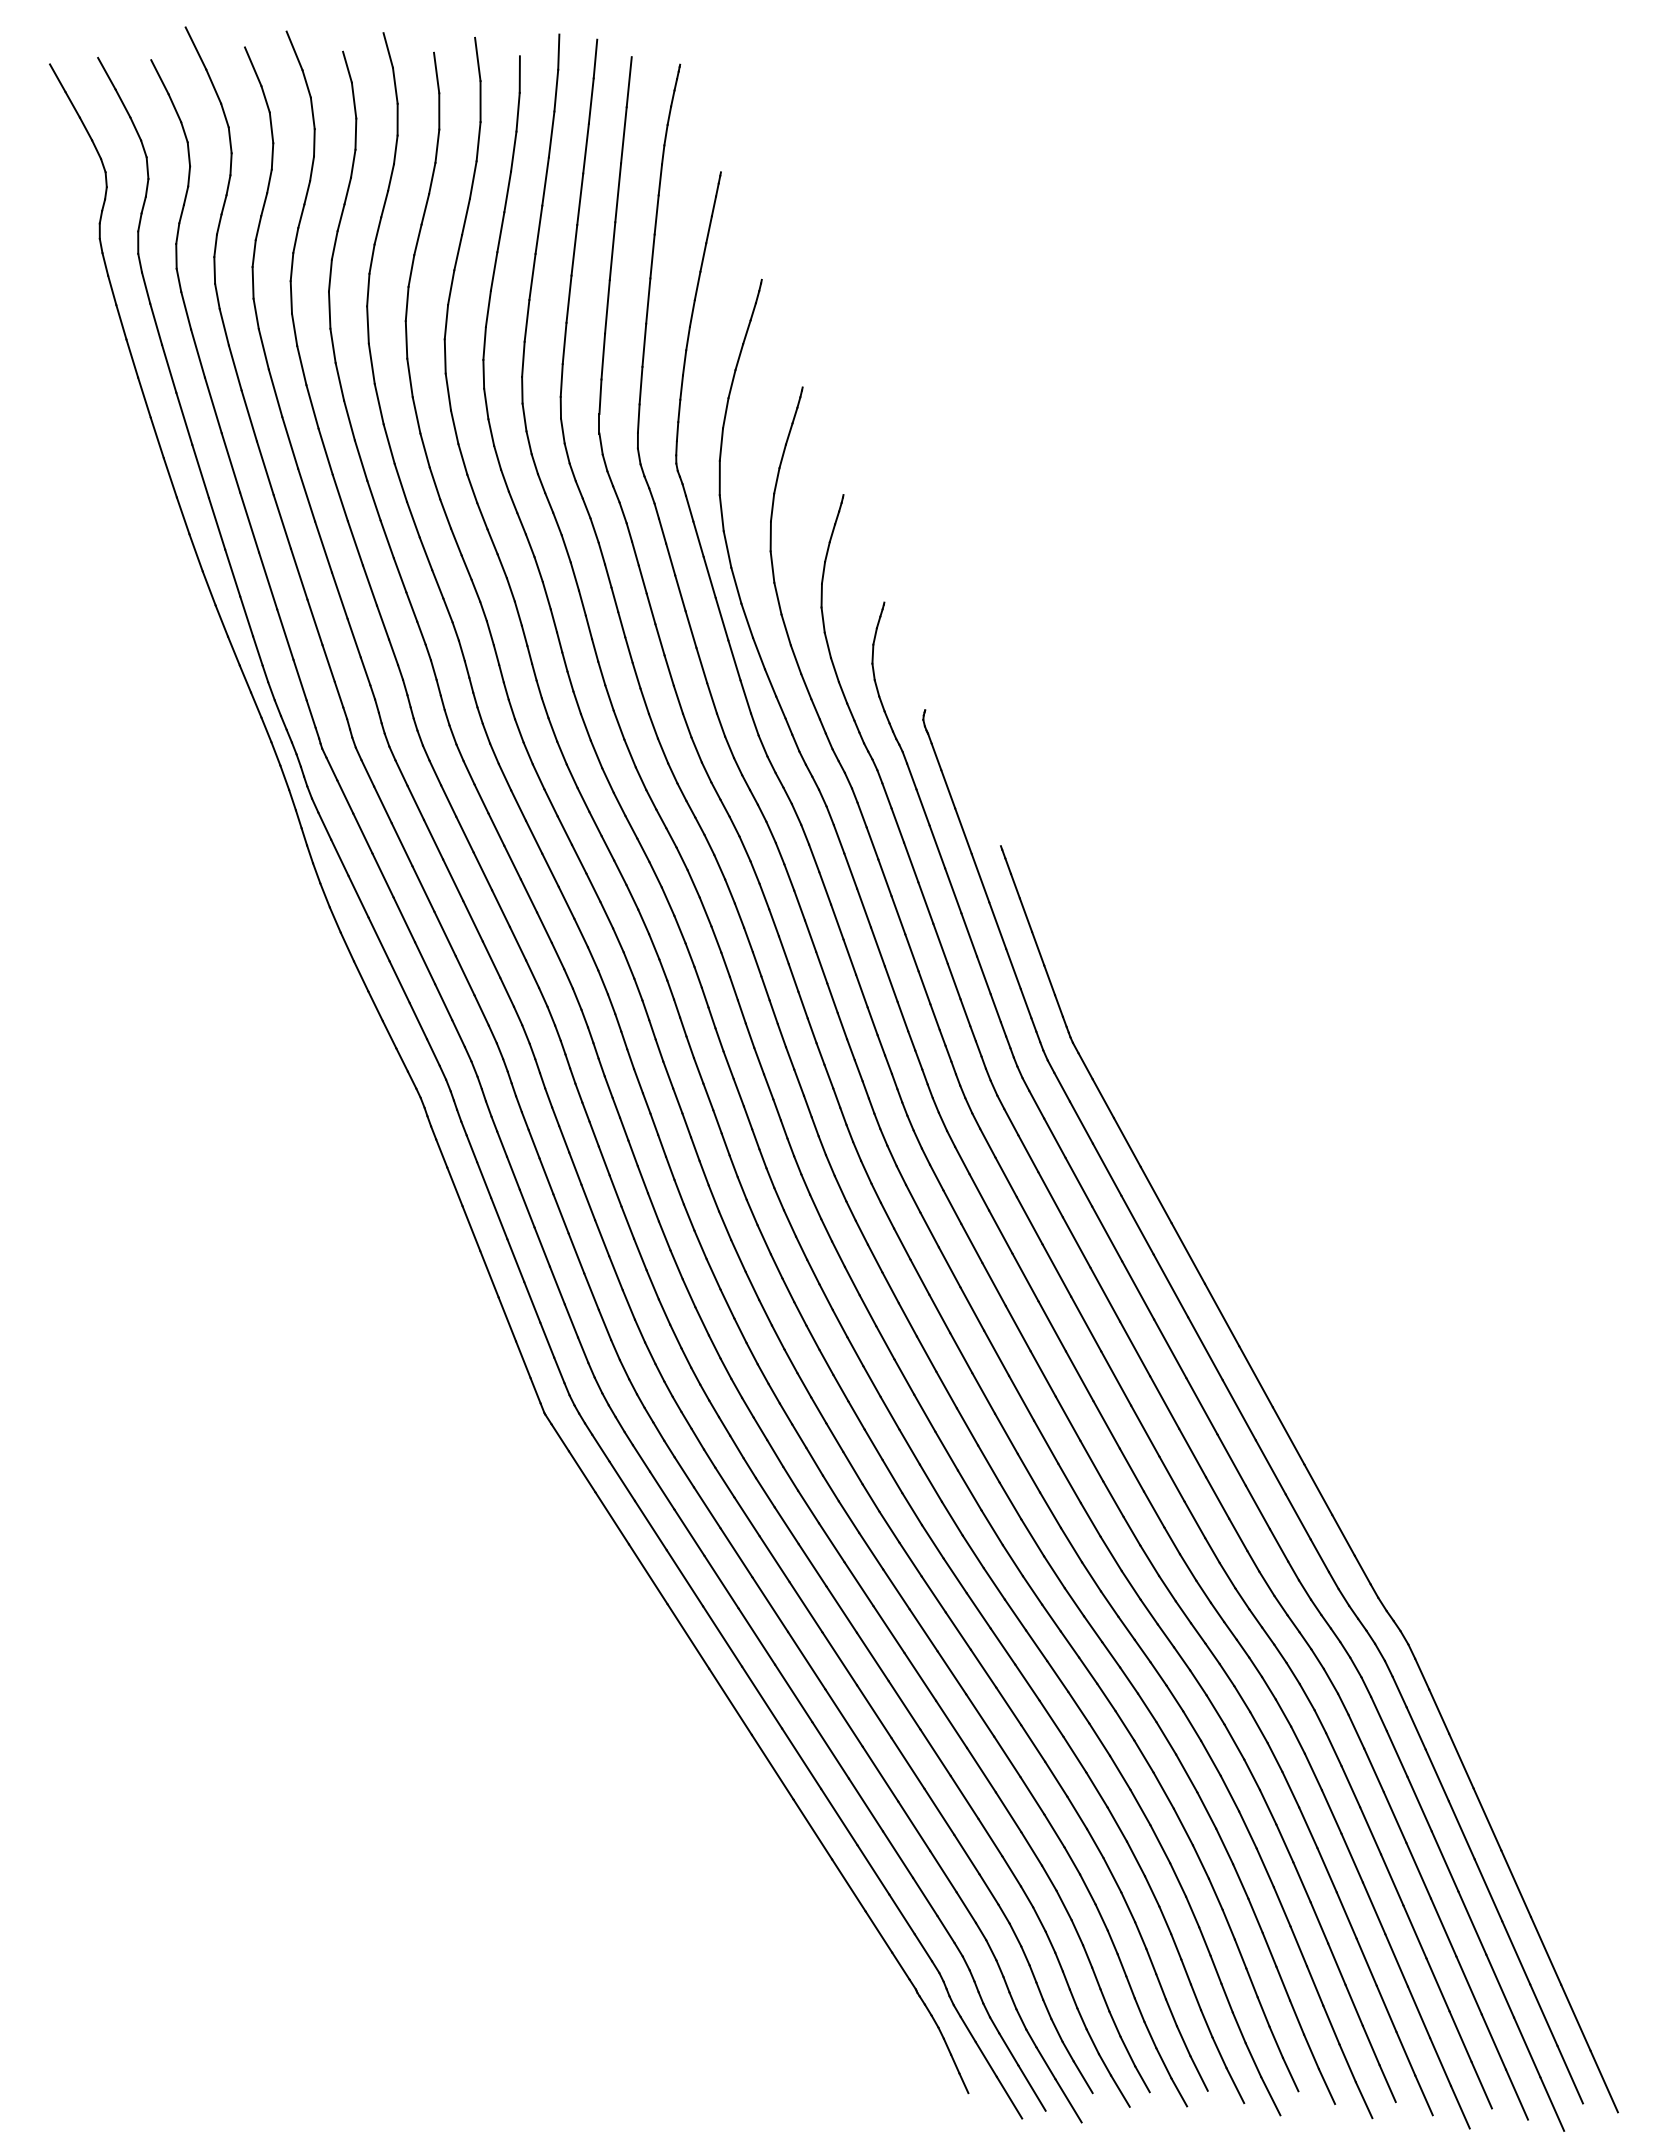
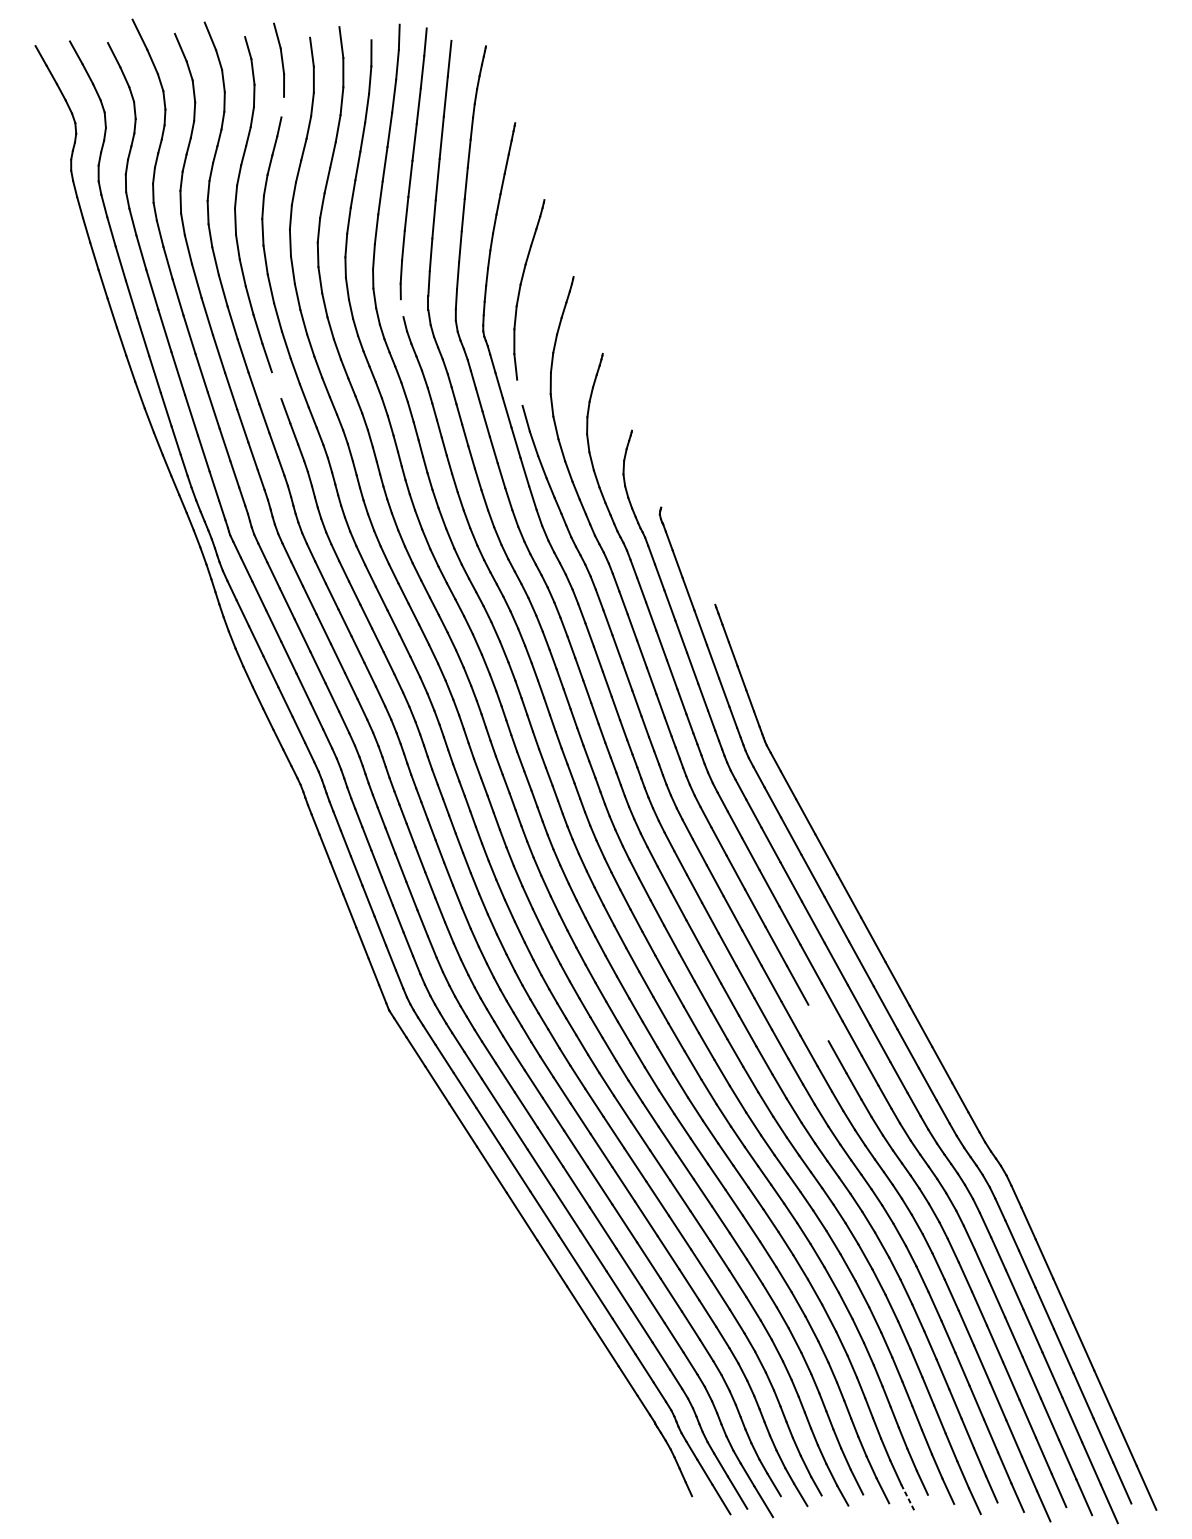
line: (395, 149) -> (282, 106), removed
line: (562, 430) -> (401, 307), removed
line: (386, 539) -> (276, 385), removed
line: (727, 549) -> (519, 392), removed
line: (1145, 1430) -> (818, 1022), removed
line: (1271, 2096) -> (908, 1498), solid -> dashed

